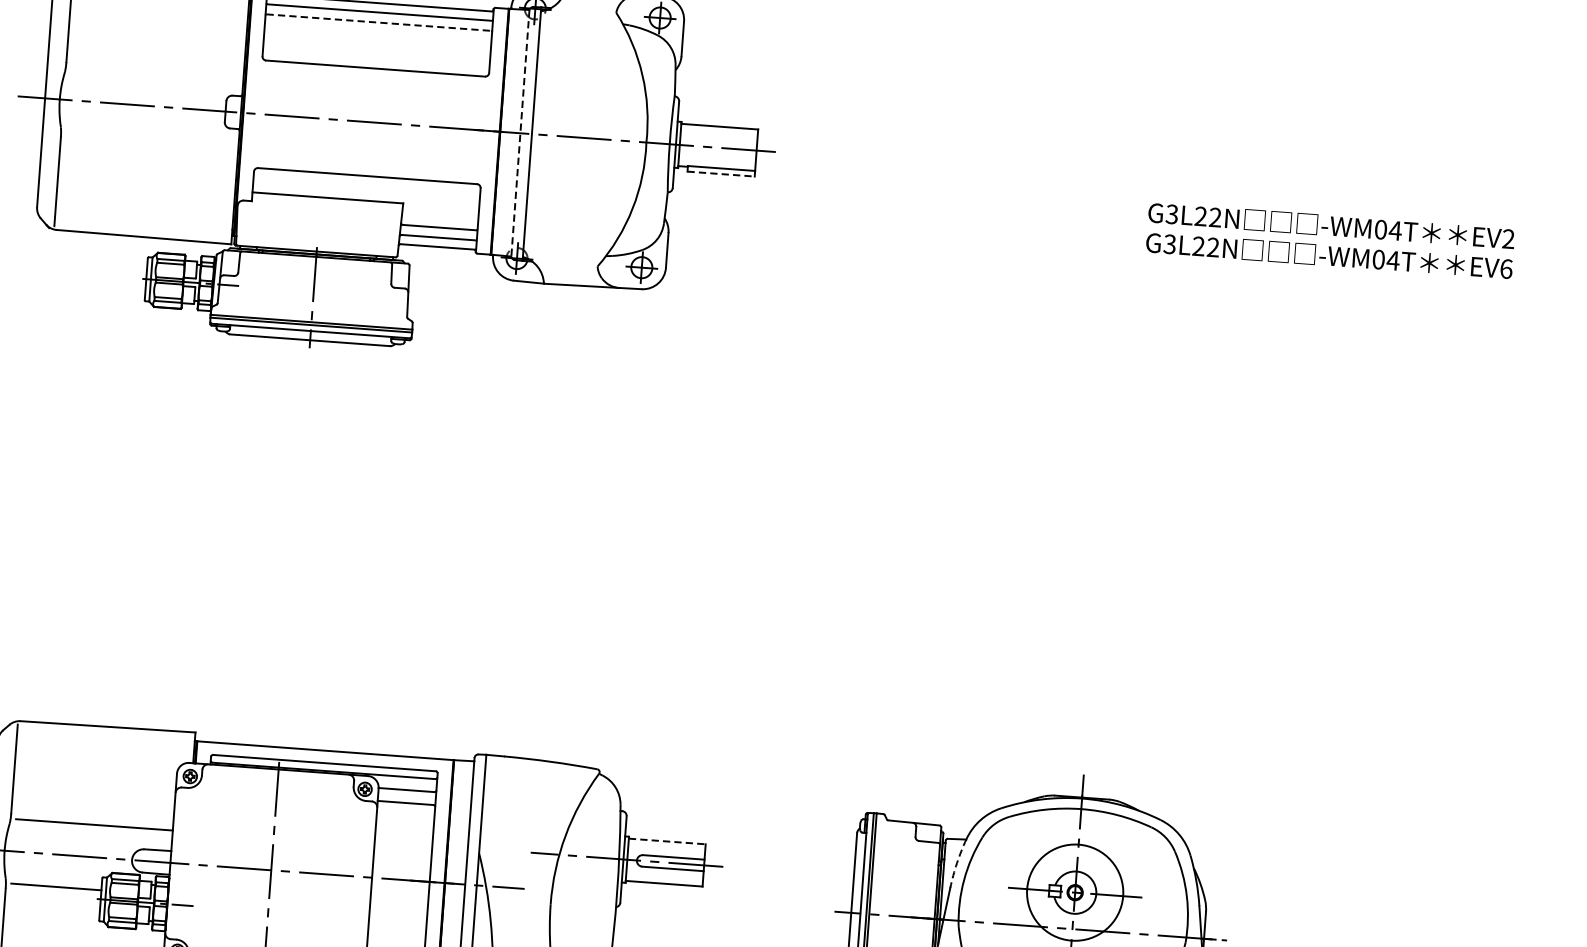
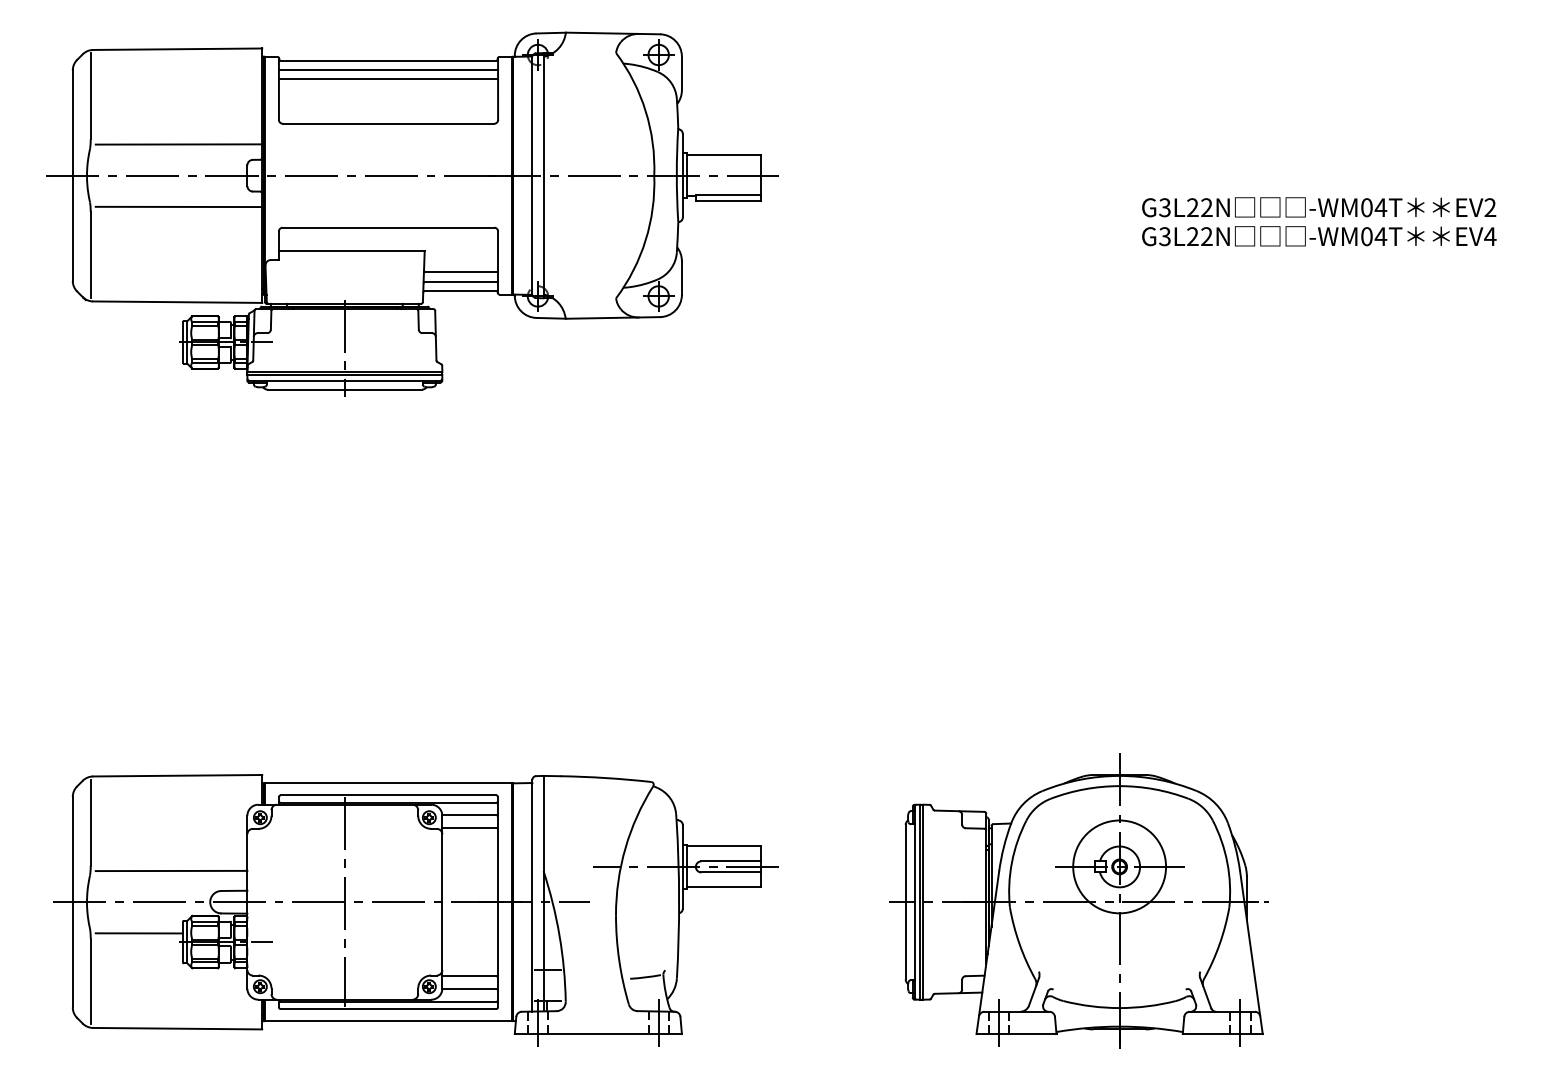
line: (378, 22) -> (388, 79), dashed -> solid
line: (156, 74) -> (178, 144), added
line: (520, 134) -> (532, 176), dashed -> solid
line: (152, 138) -> (178, 206), added
line: (721, 173) -> (728, 200), dashed -> solid
text: (1506, 268) -> (1490, 236), EV6 -> EV4
line: (668, 841) -> (724, 846), dashed -> solid
arc: (956, 862) -> (1003, 846), dashed -> solid

